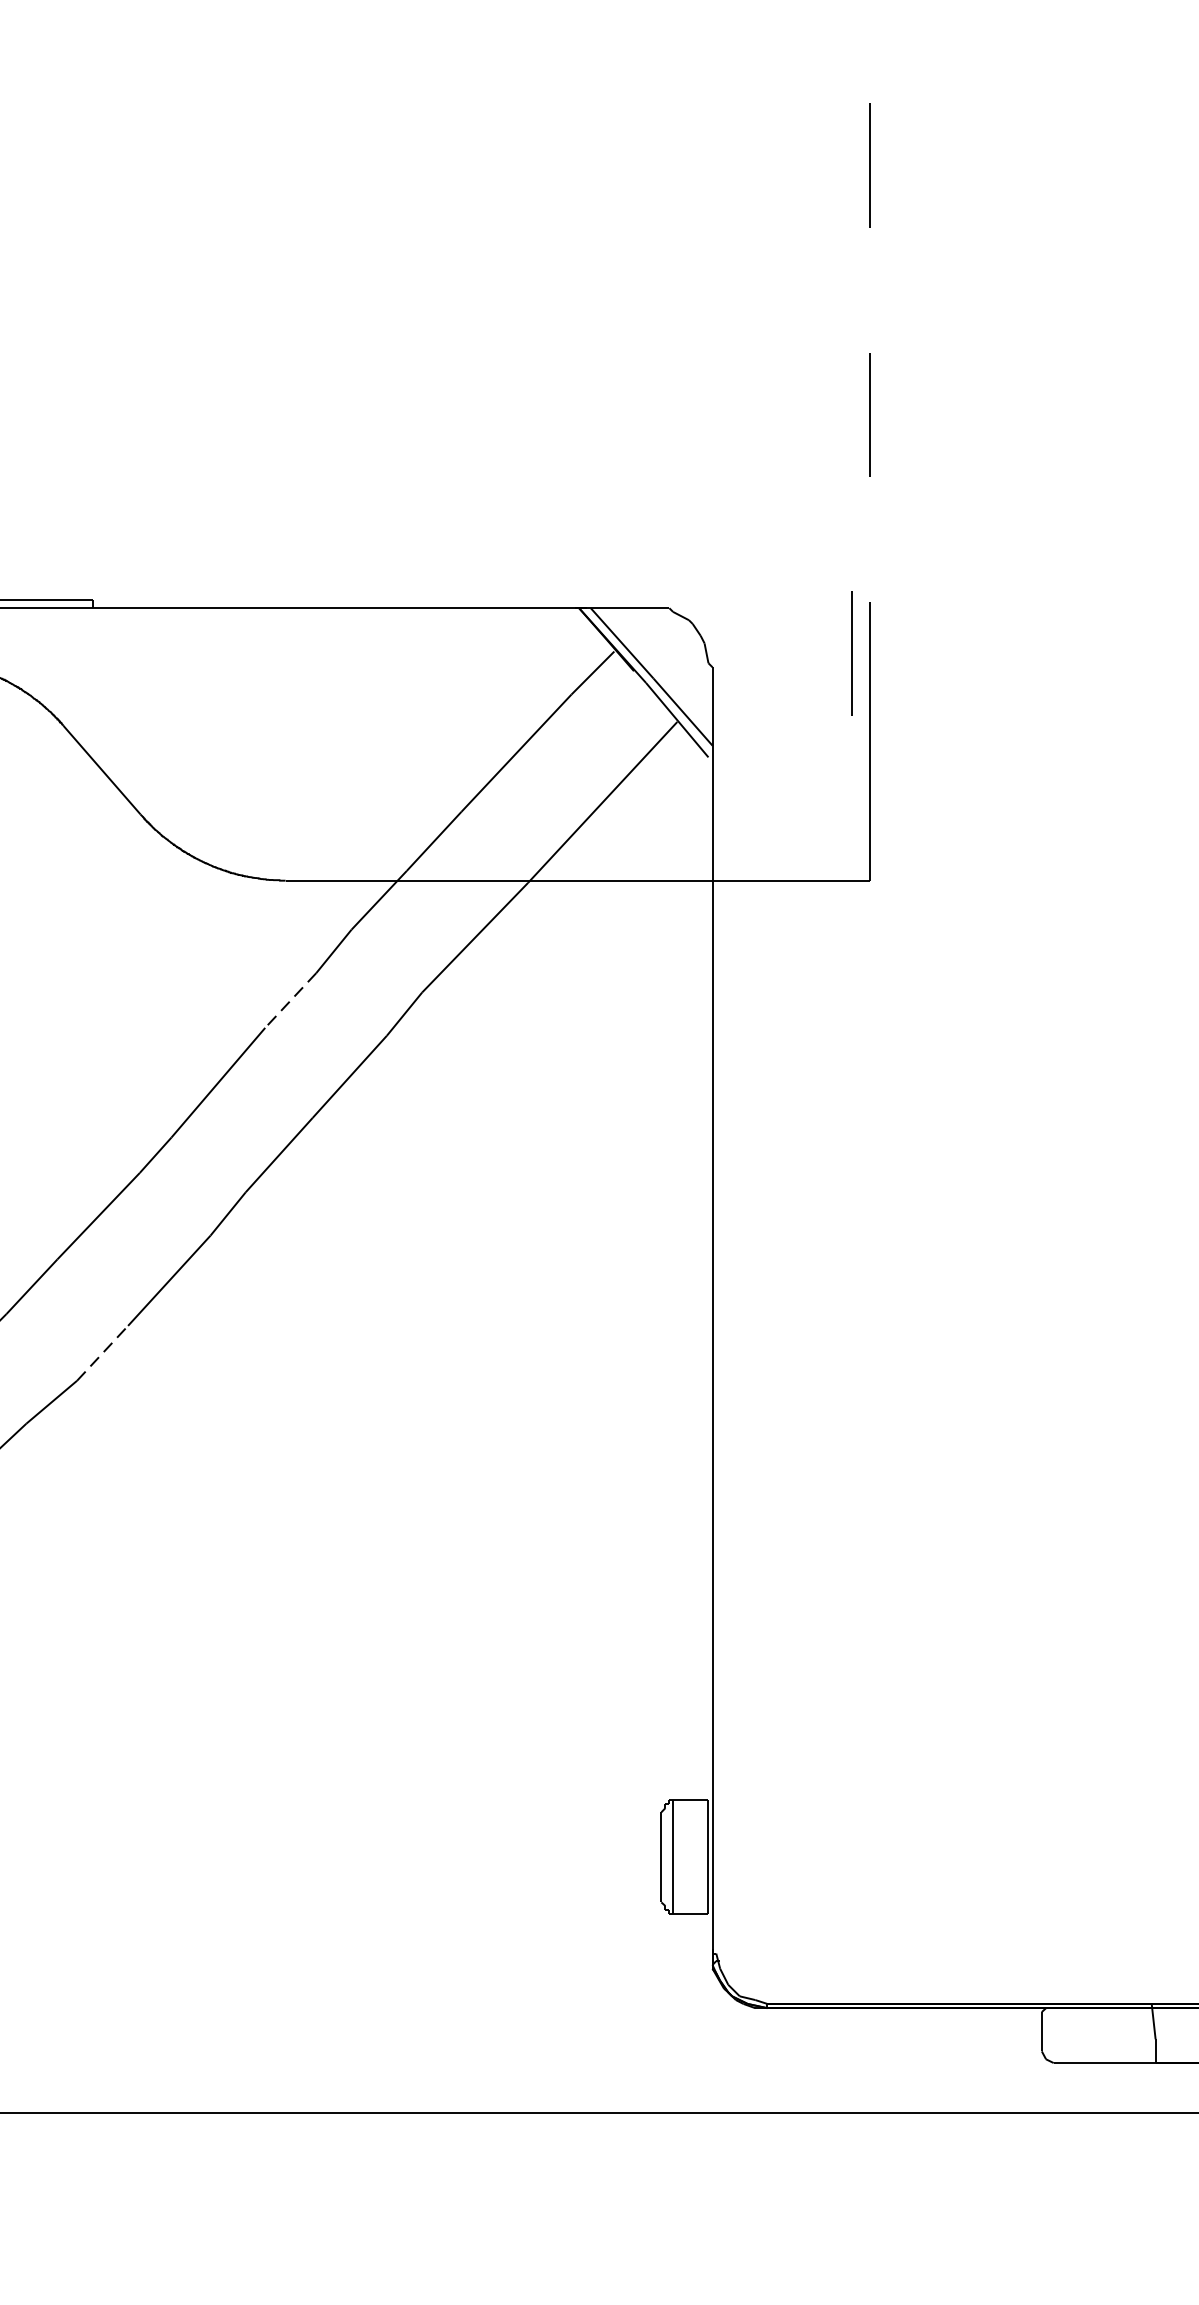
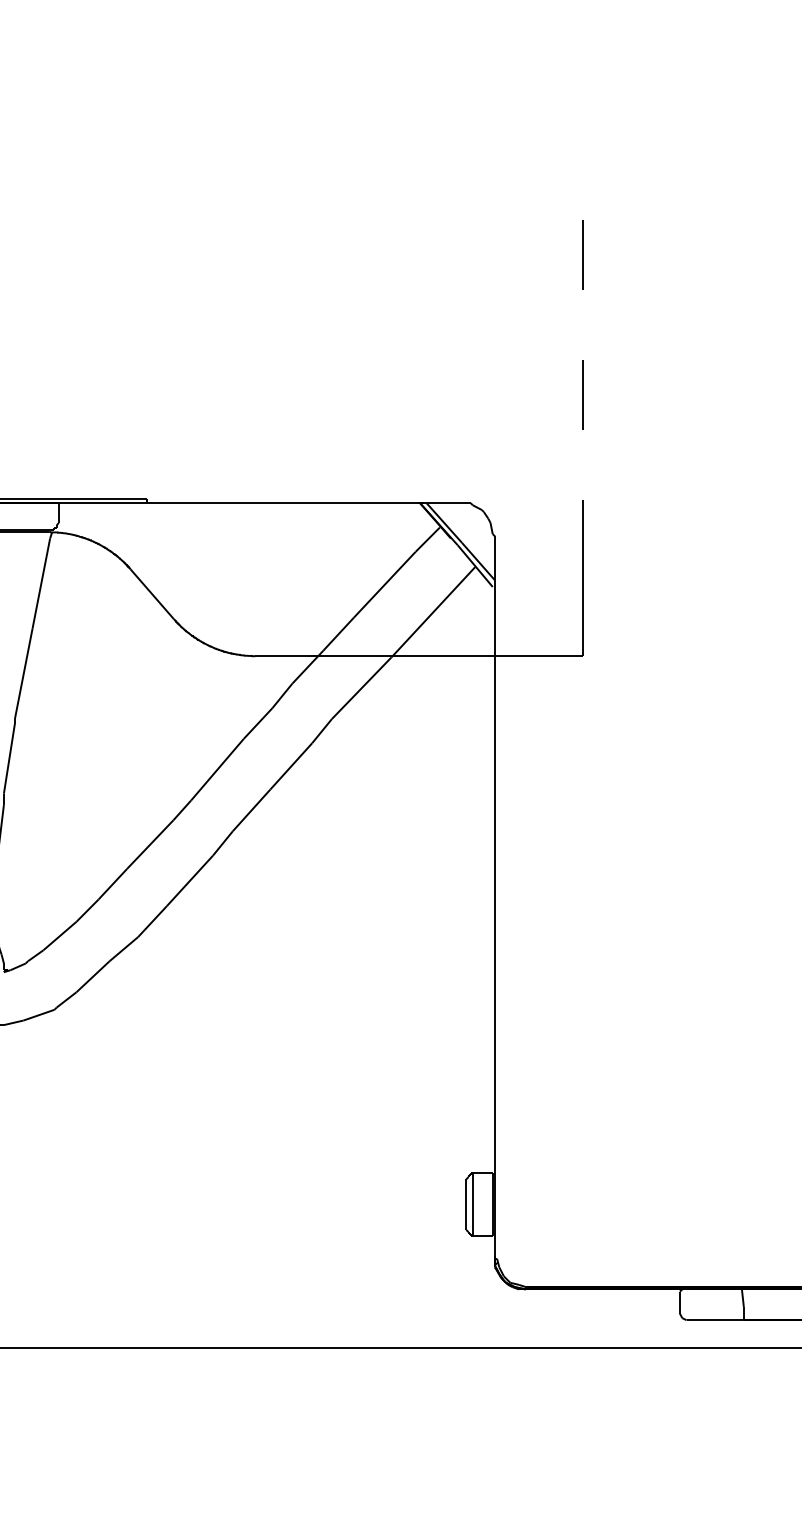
line: (850, 653) -> (572, 528), removed
line: (289, 1000) -> (257, 723), dashed -> solid
line: (102, 1353) -> (152, 921), dashed -> solid

